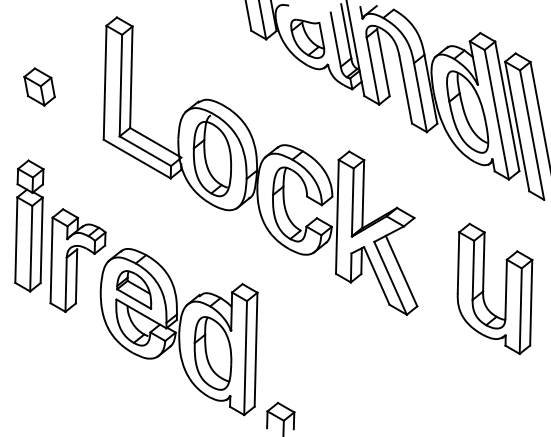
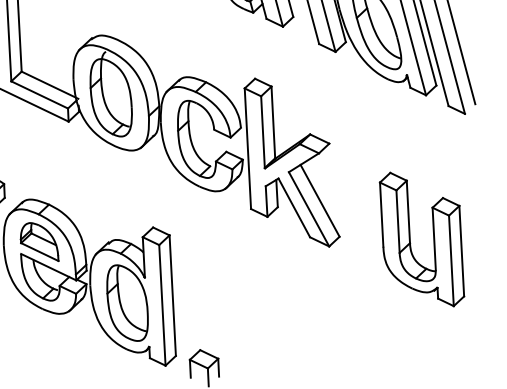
part: (484, 288) -> (411, 239), moved

